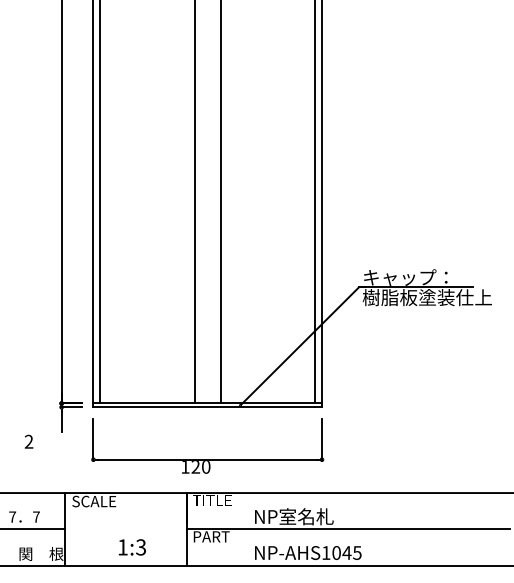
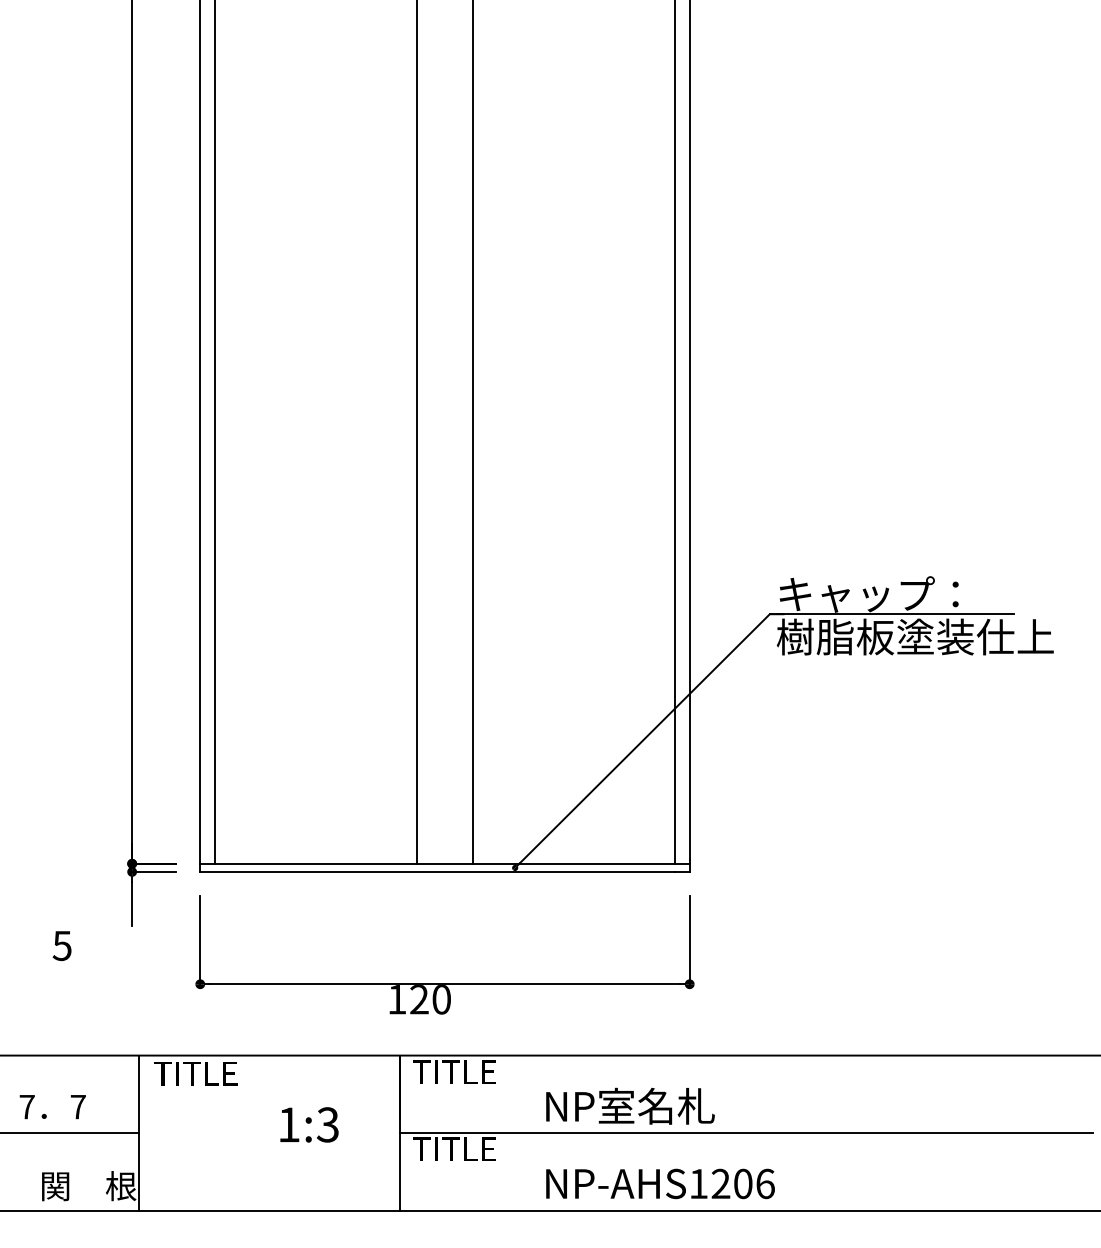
text: (28, 441) -> (61, 945), 2 -> 5
text: (94, 501) -> (202, 1073), SCALE -> TITLE
text: (212, 536) -> (455, 1148), PART -> TITLE
text: (131, 547) -> (307, 1125), moved
text: (346, 552) -> (742, 1182), NP-AHS1045 -> NP-AHS1206

